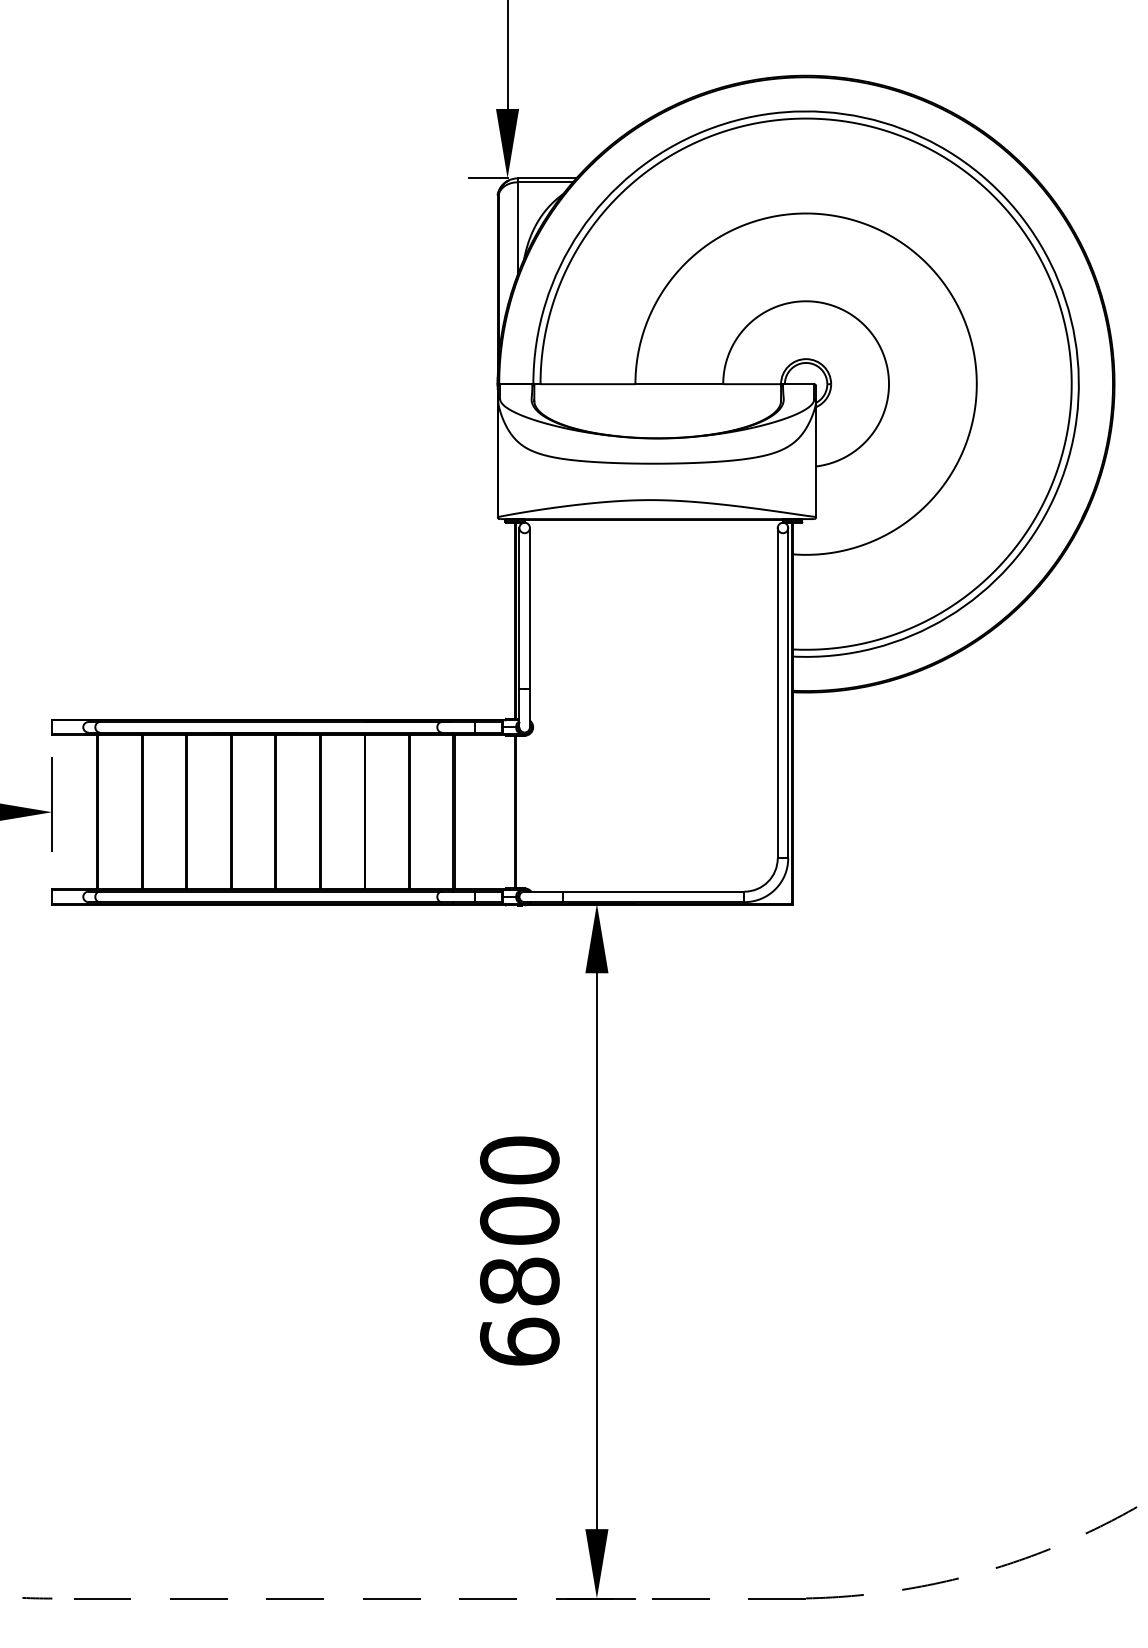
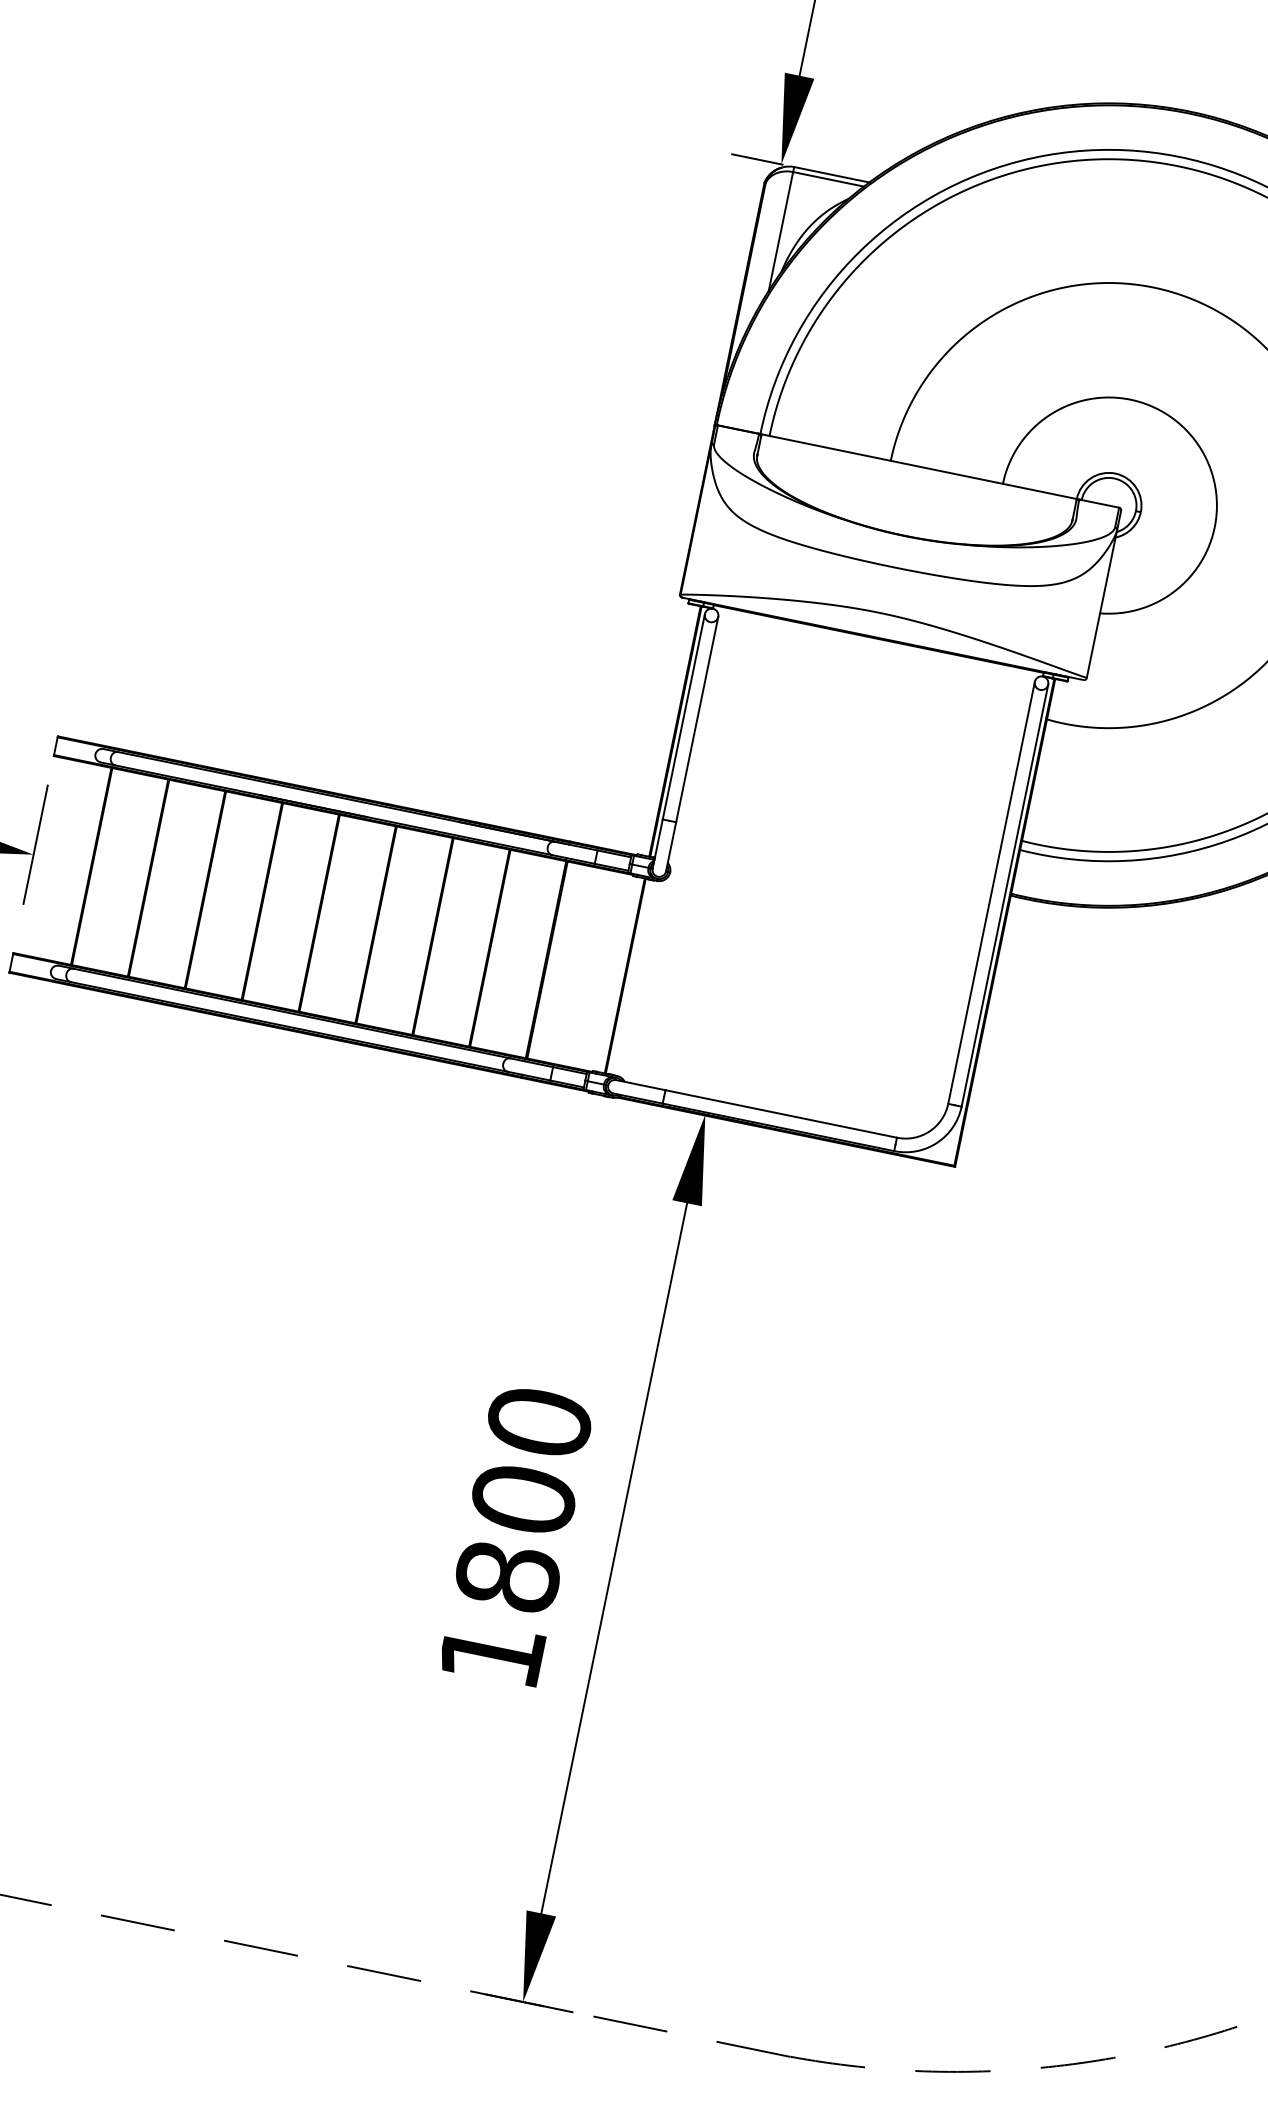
text: (519, 1341) -> (491, 1653), 6800 -> 1800

